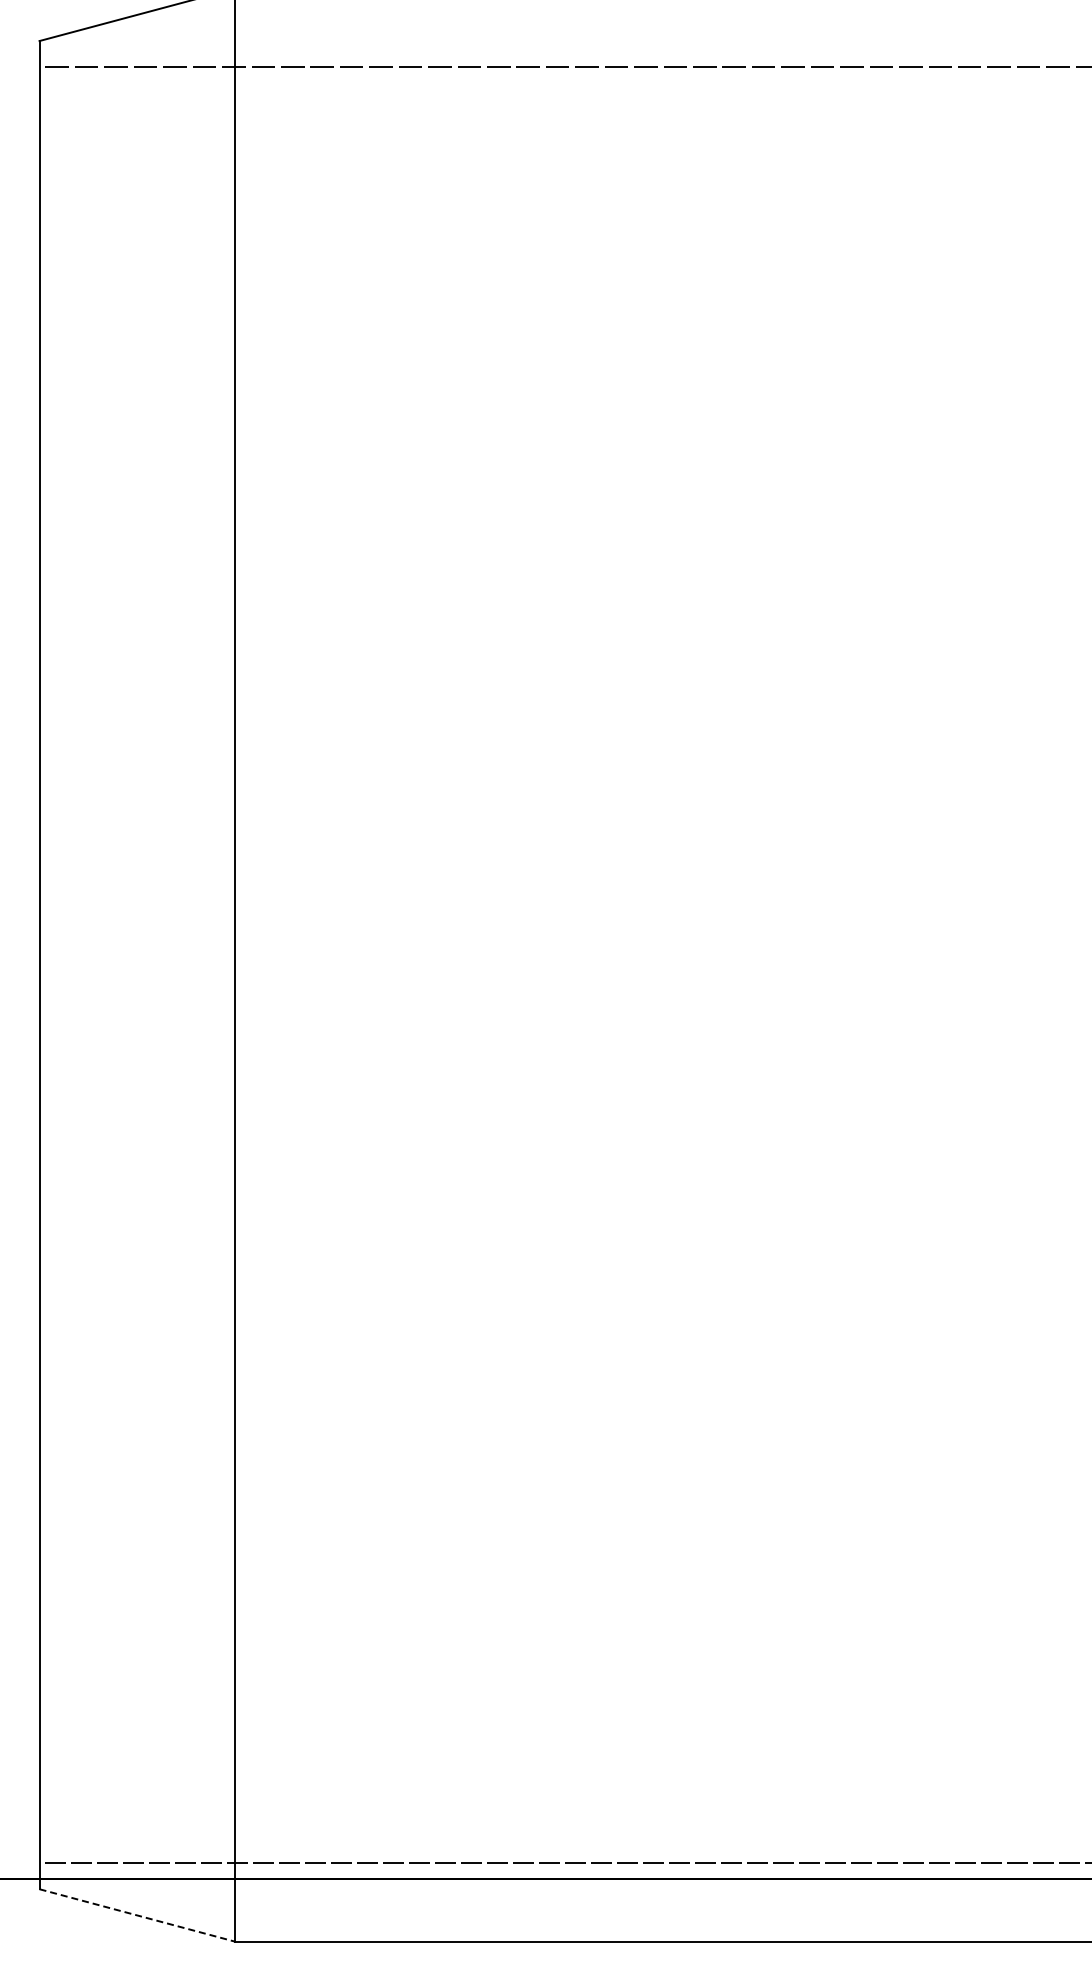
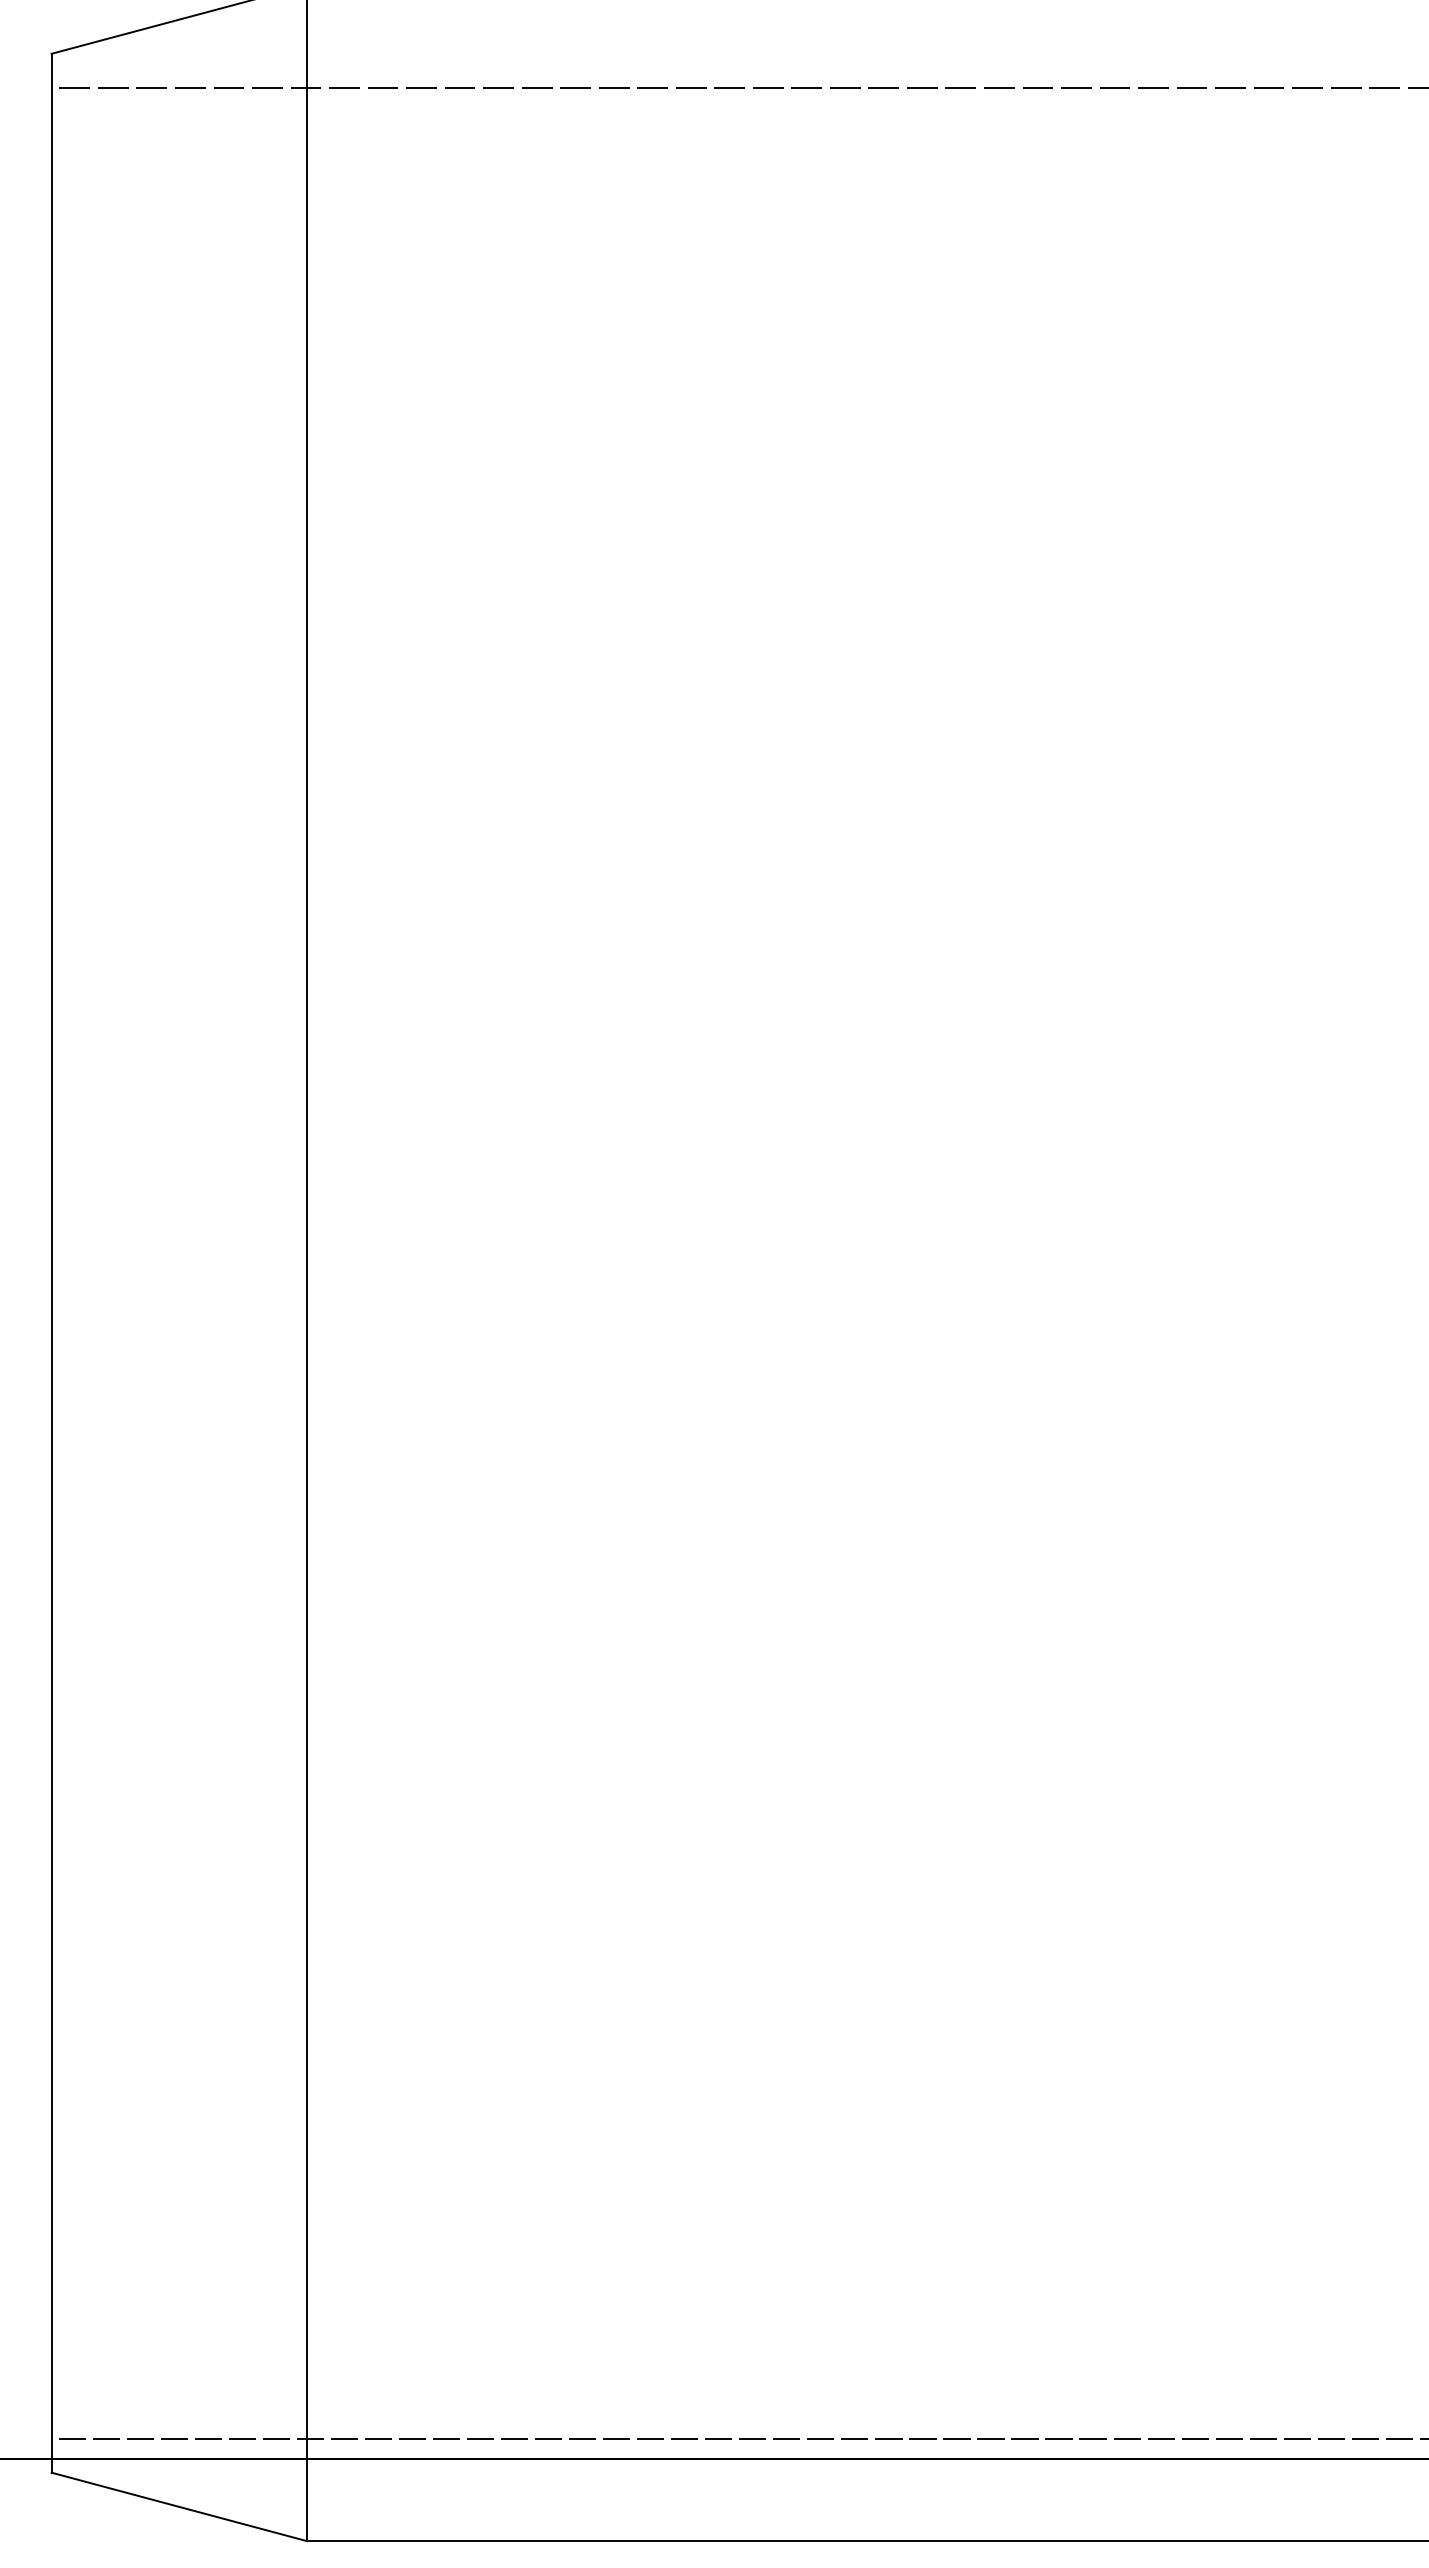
line: (137, 1915) -> (179, 2507), dashed -> solid

